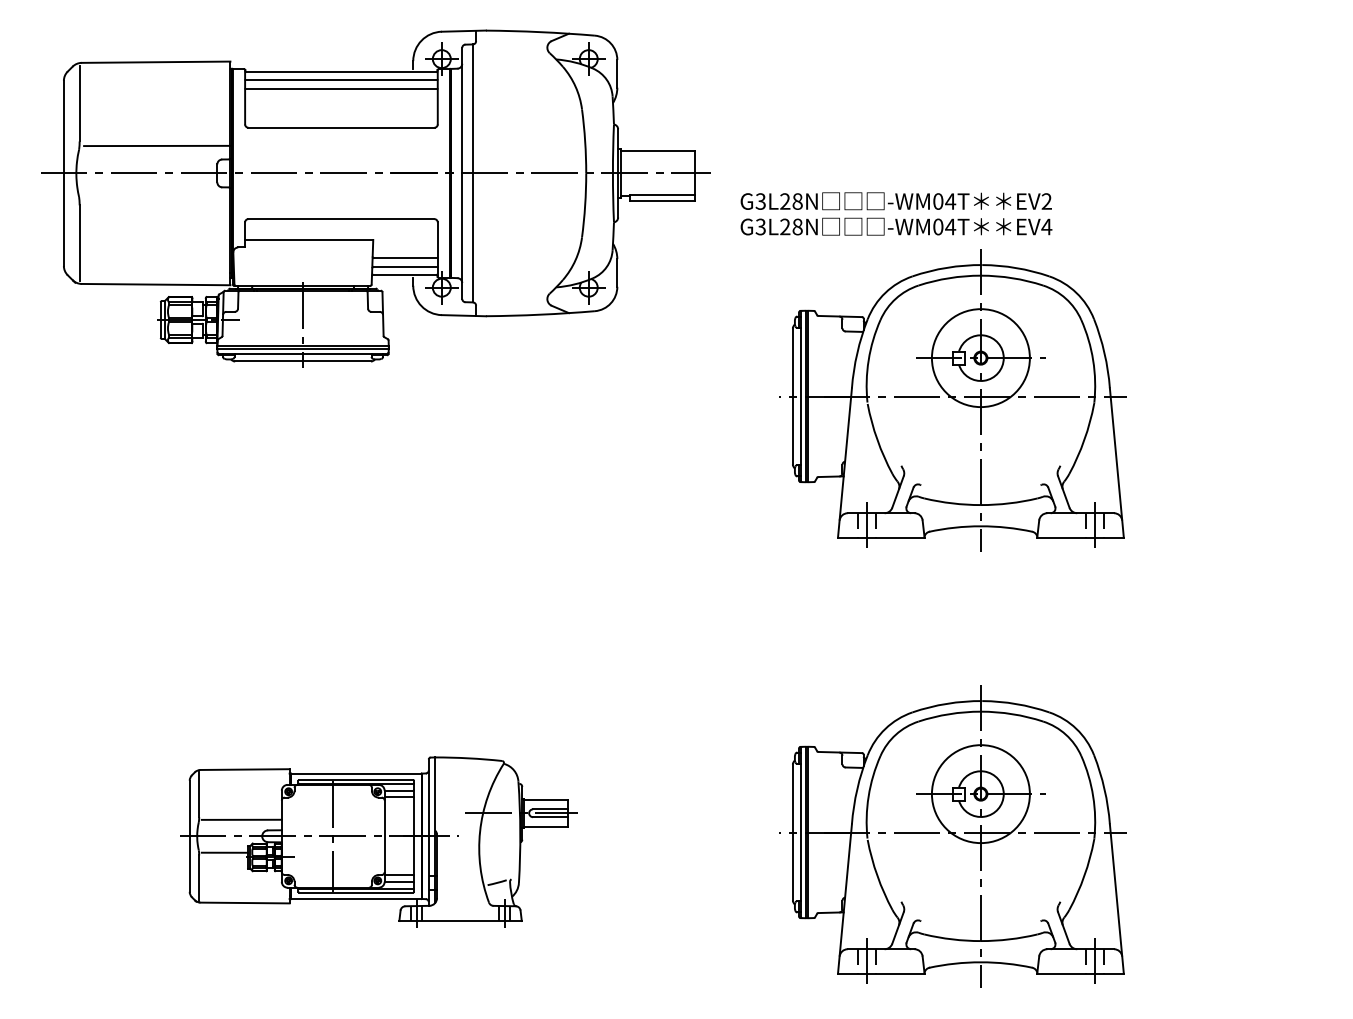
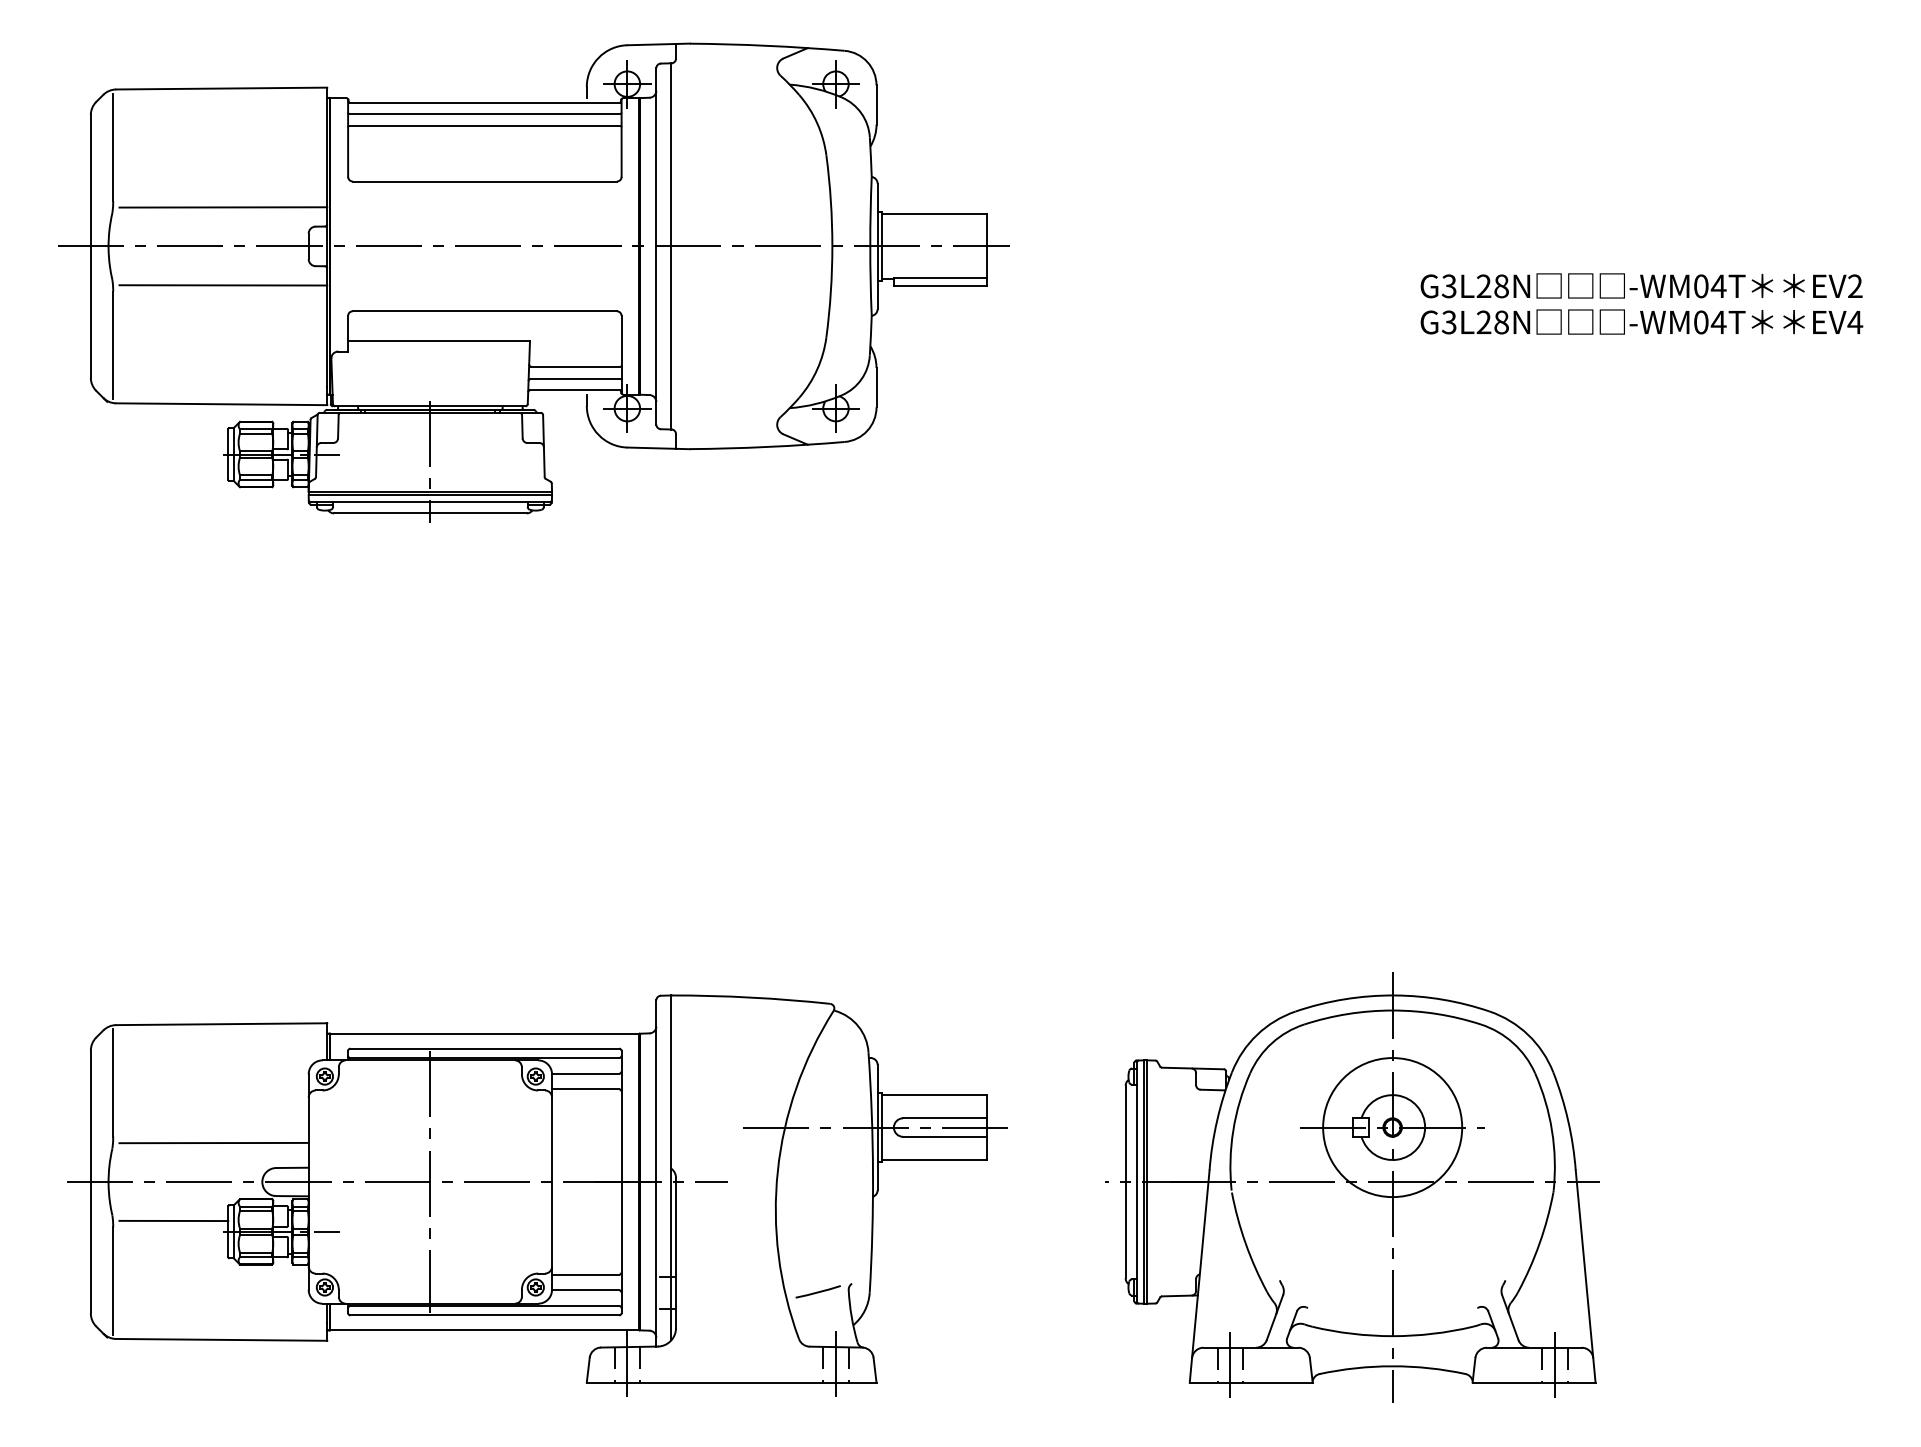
line: (157, 200) -> (223, 284), added
text: (896, 213) -> (1641, 303), moved
part: (952, 400) -> (1352, 568), removed
part: (378, 841) -> (537, 1194), size x1.67

